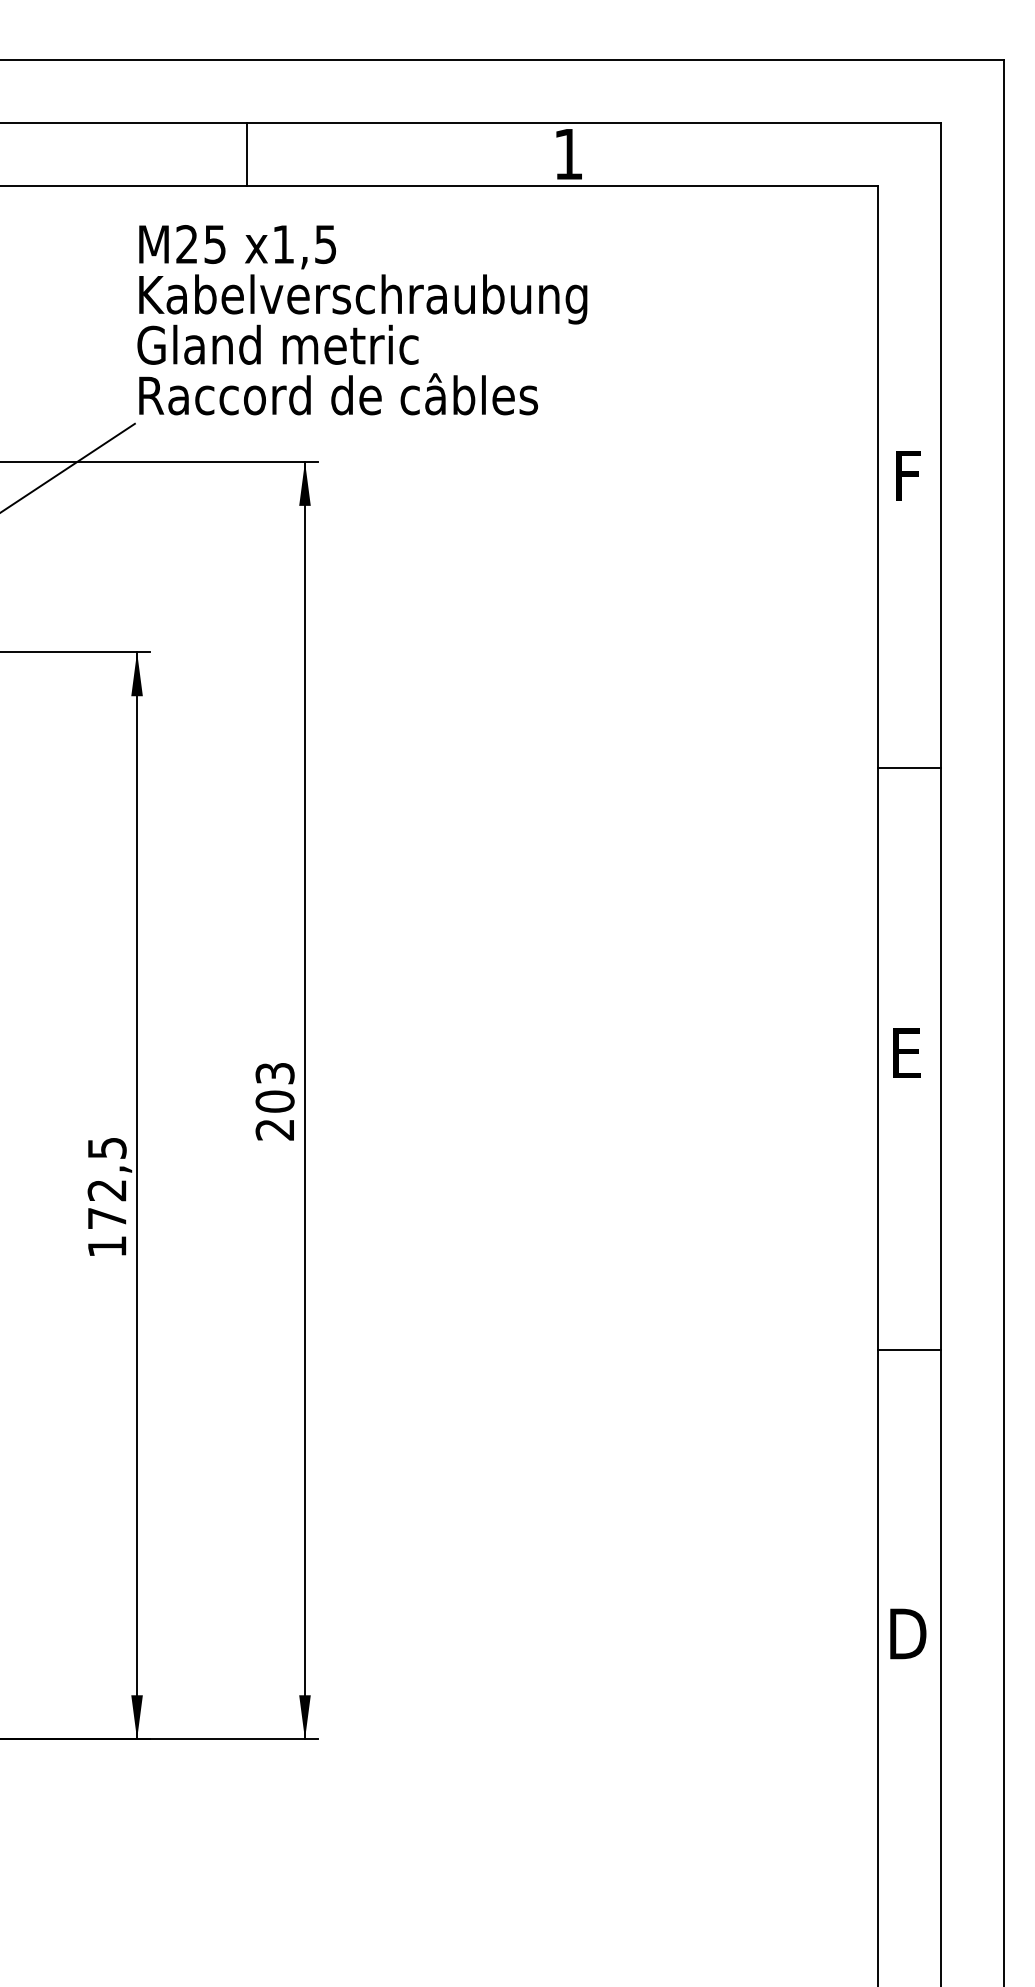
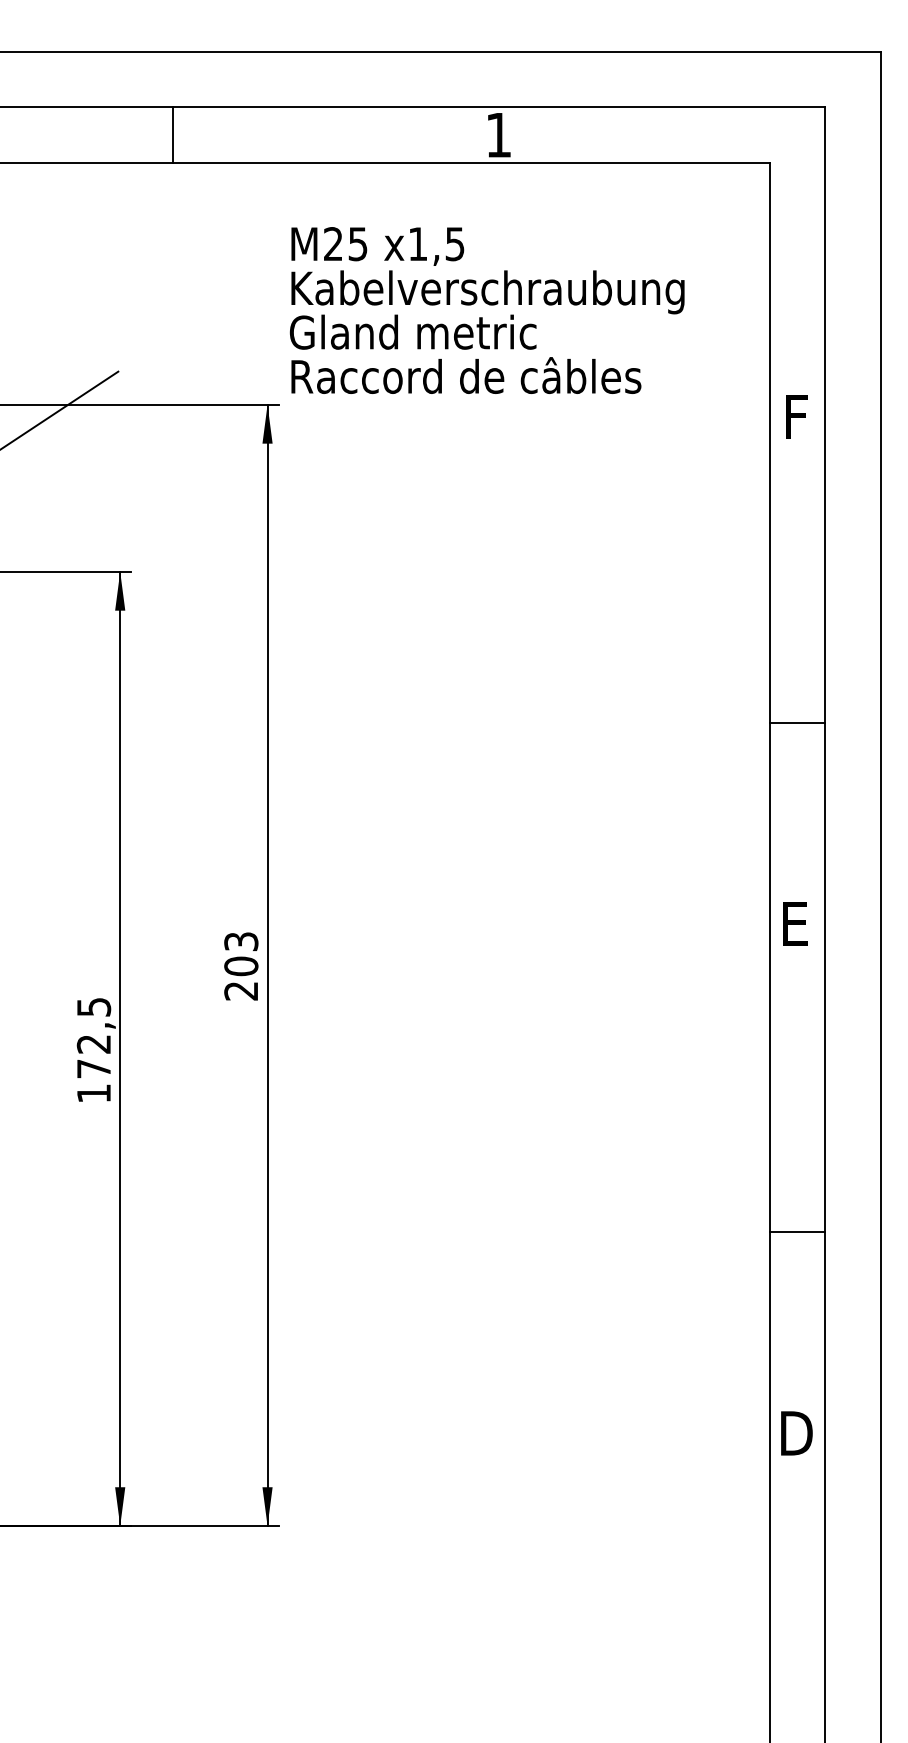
line: (247, 153) -> (173, 134), moved
part: (365, 314) -> (489, 305), moved
line: (908, 767) -> (797, 723), moved
line: (908, 1349) -> (797, 1232), moved

